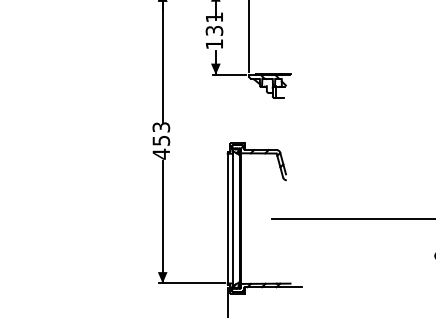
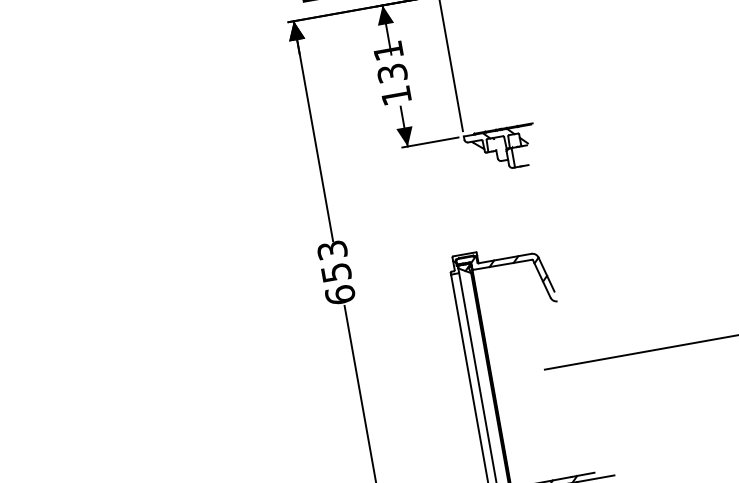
text: (161, 153) -> (340, 293), 453 -> 653

